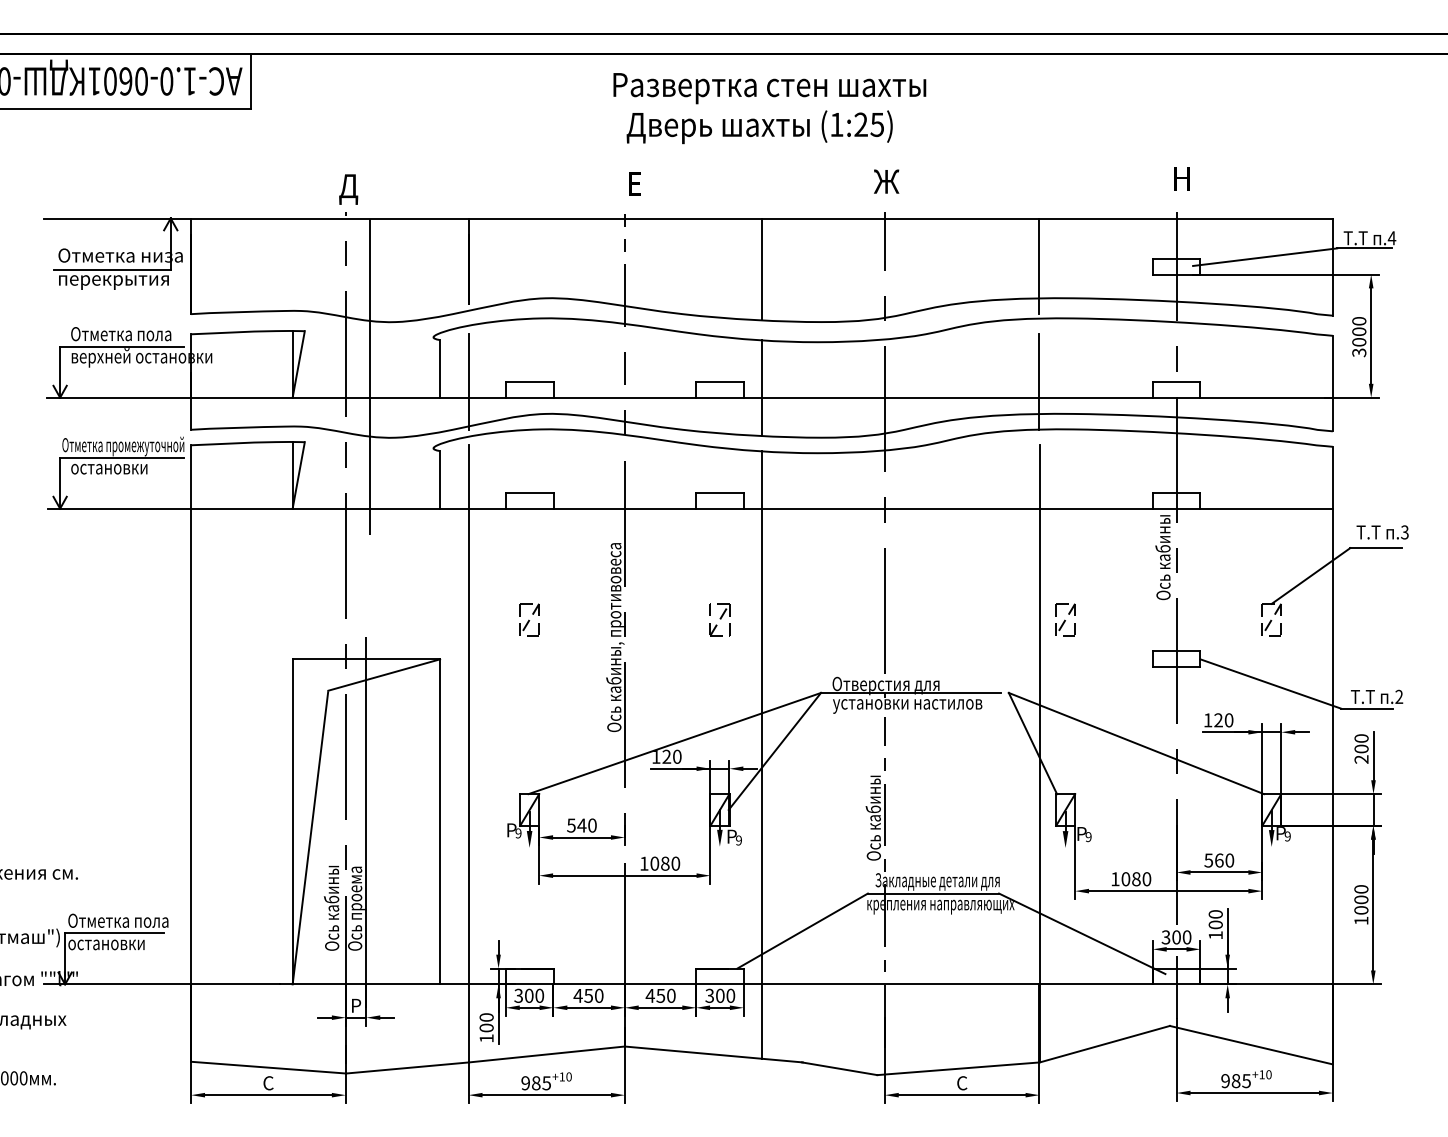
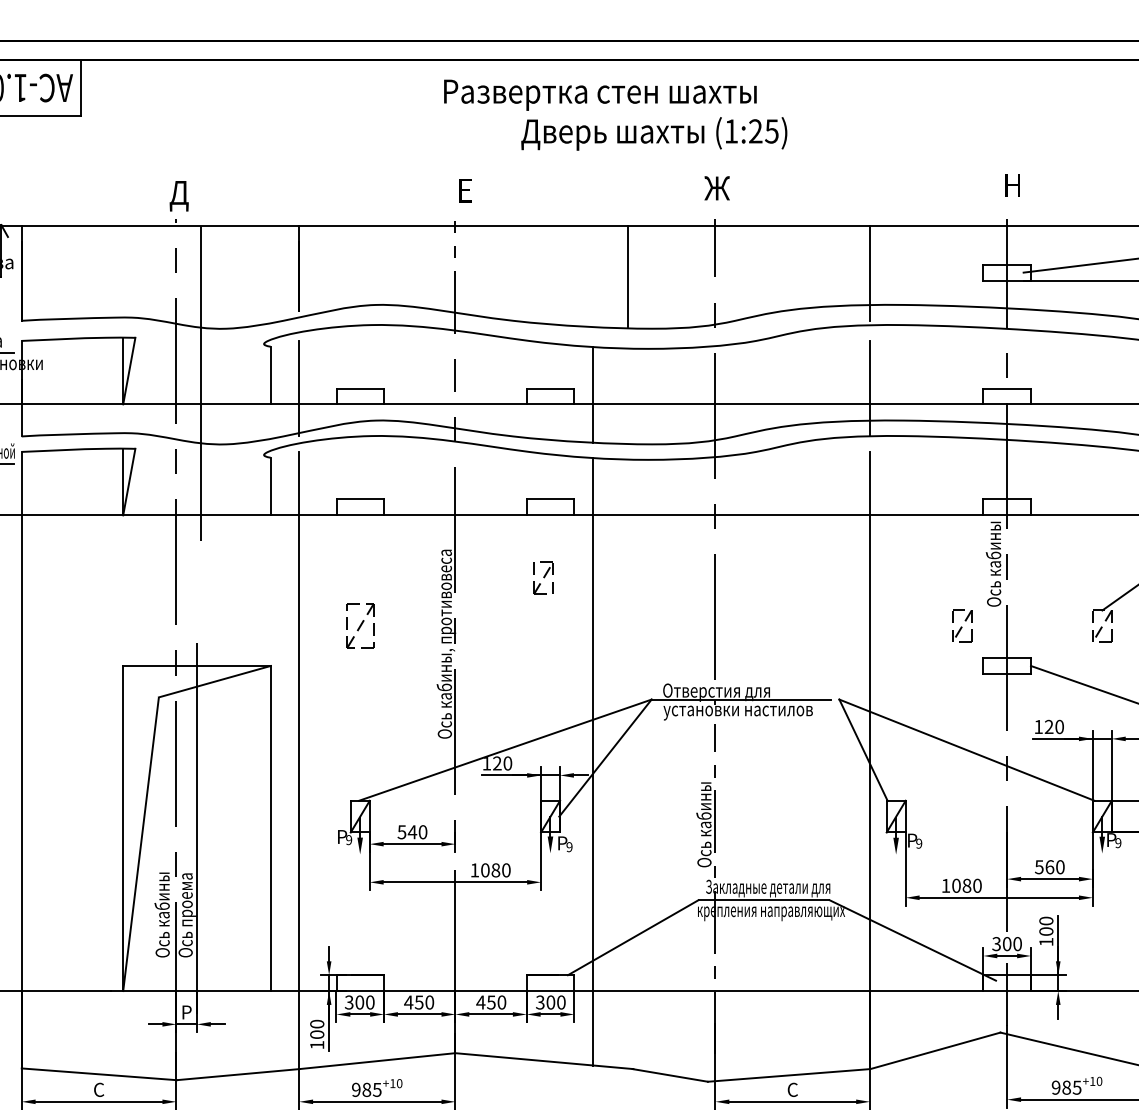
text: (759, 127) -> (654, 134), moved
line: (762, 269) -> (628, 276), moved
part: (529, 619) -> (360, 626), size x1.4
part: (719, 619) -> (543, 578), moved
part: (1065, 619) -> (962, 626), moved

